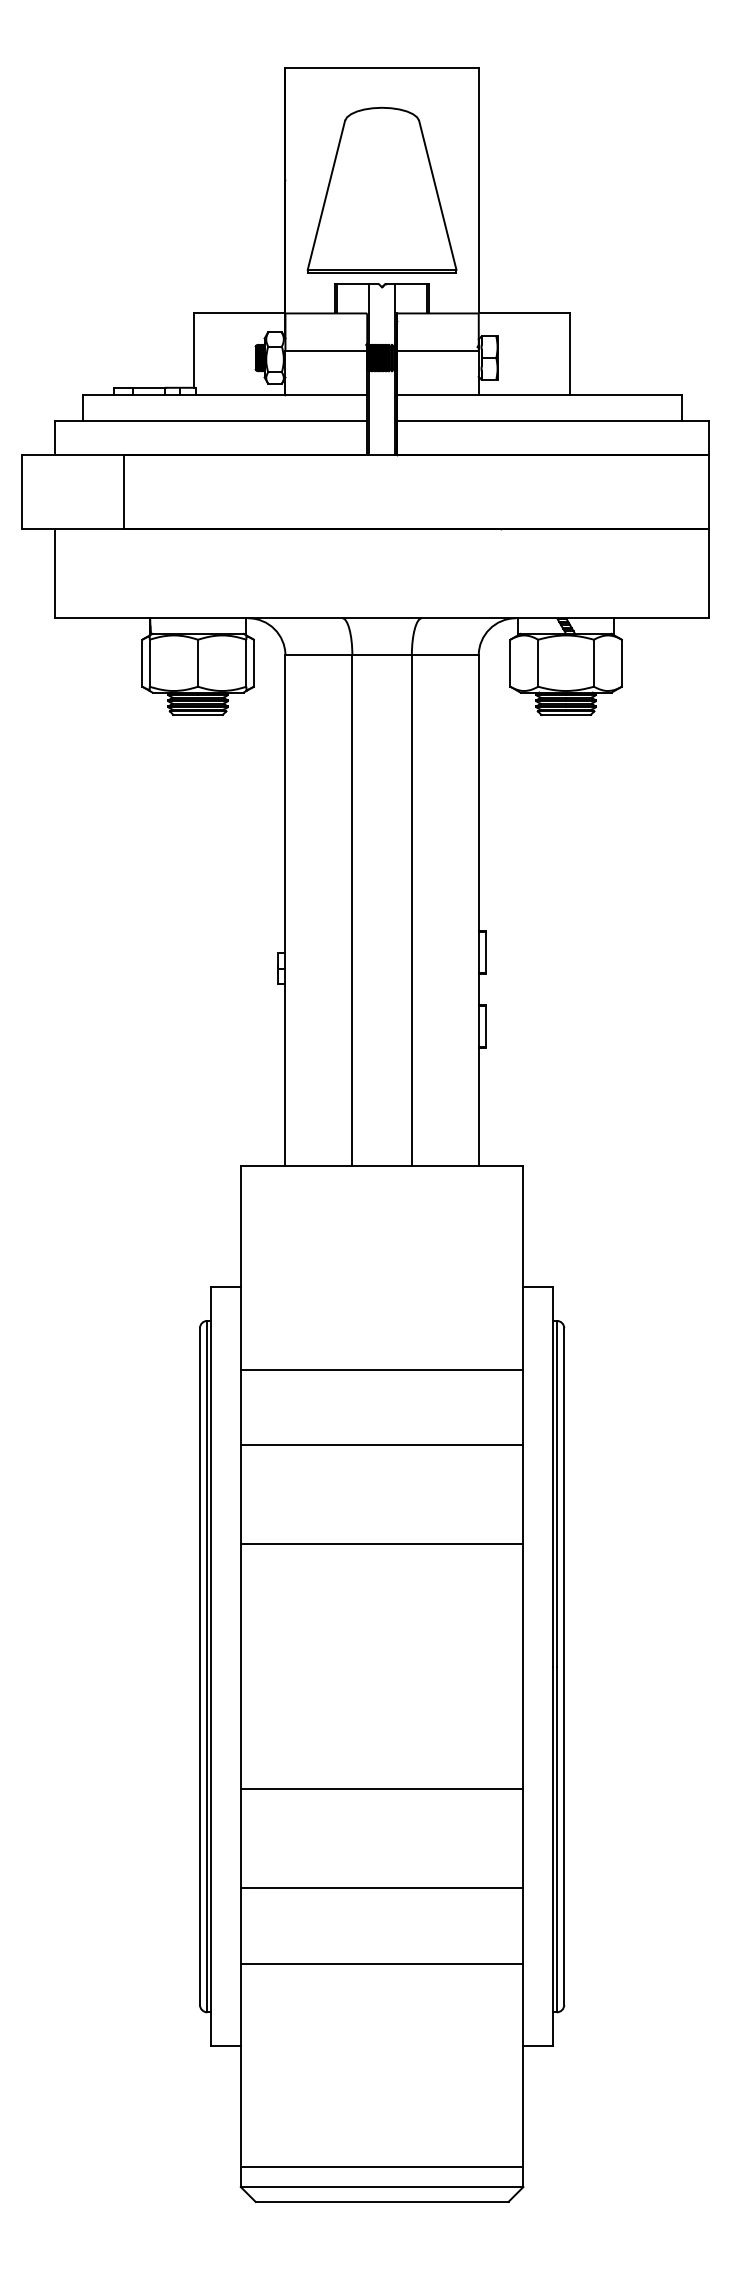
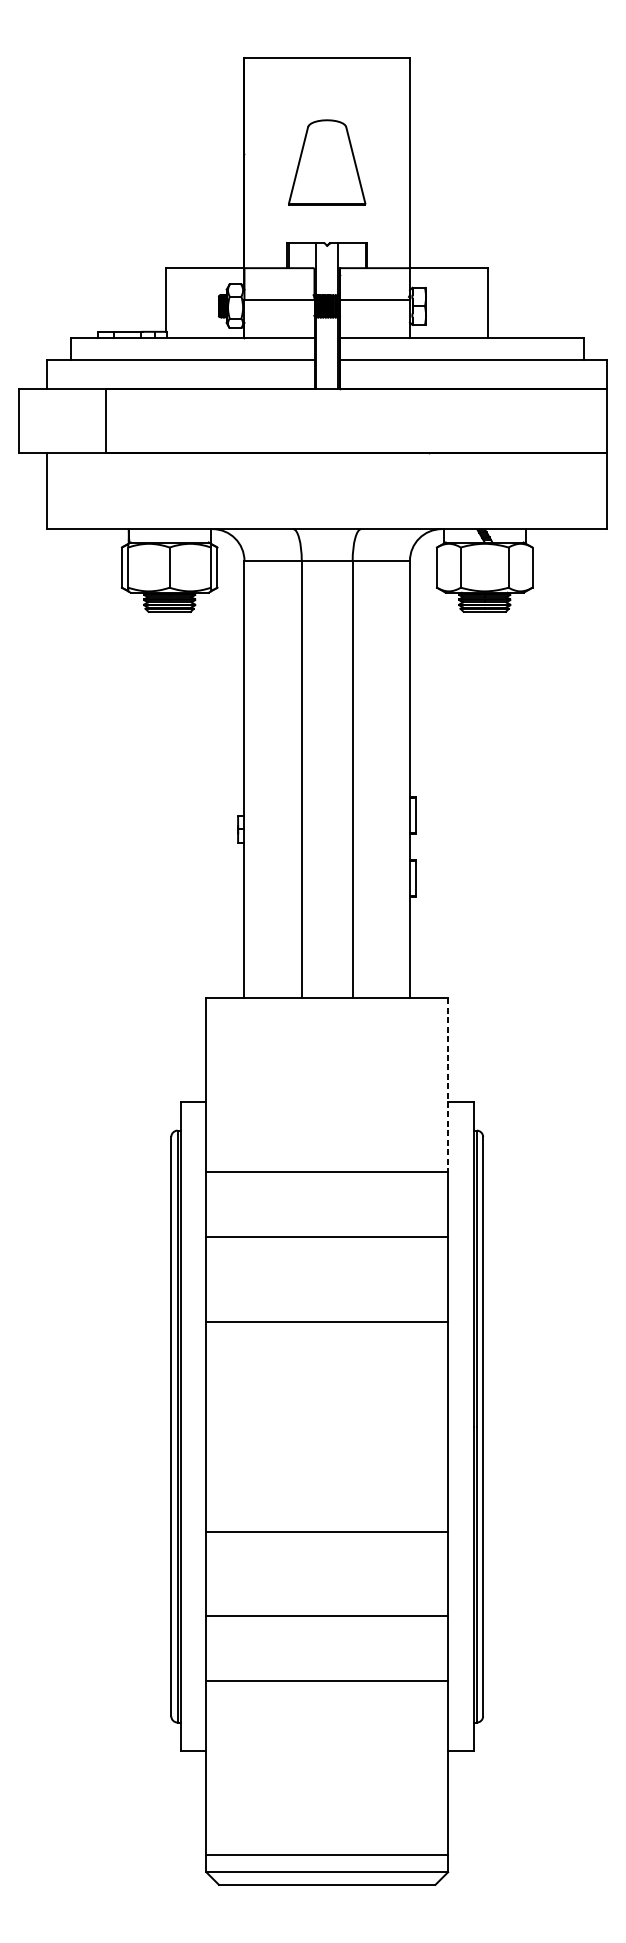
part: (381, 189) -> (326, 162), size x0.6
line: (523, 1267) -> (448, 1084), solid -> dashed

